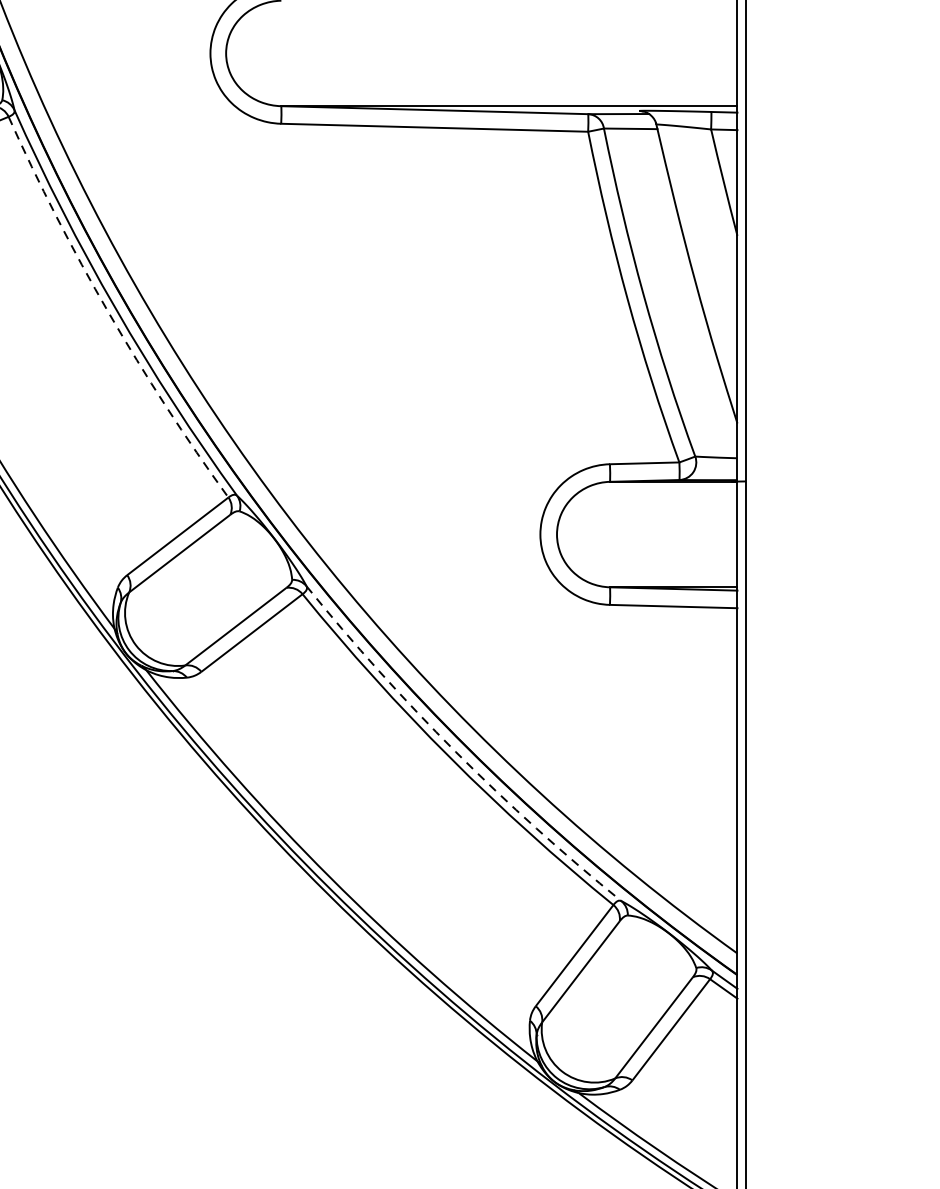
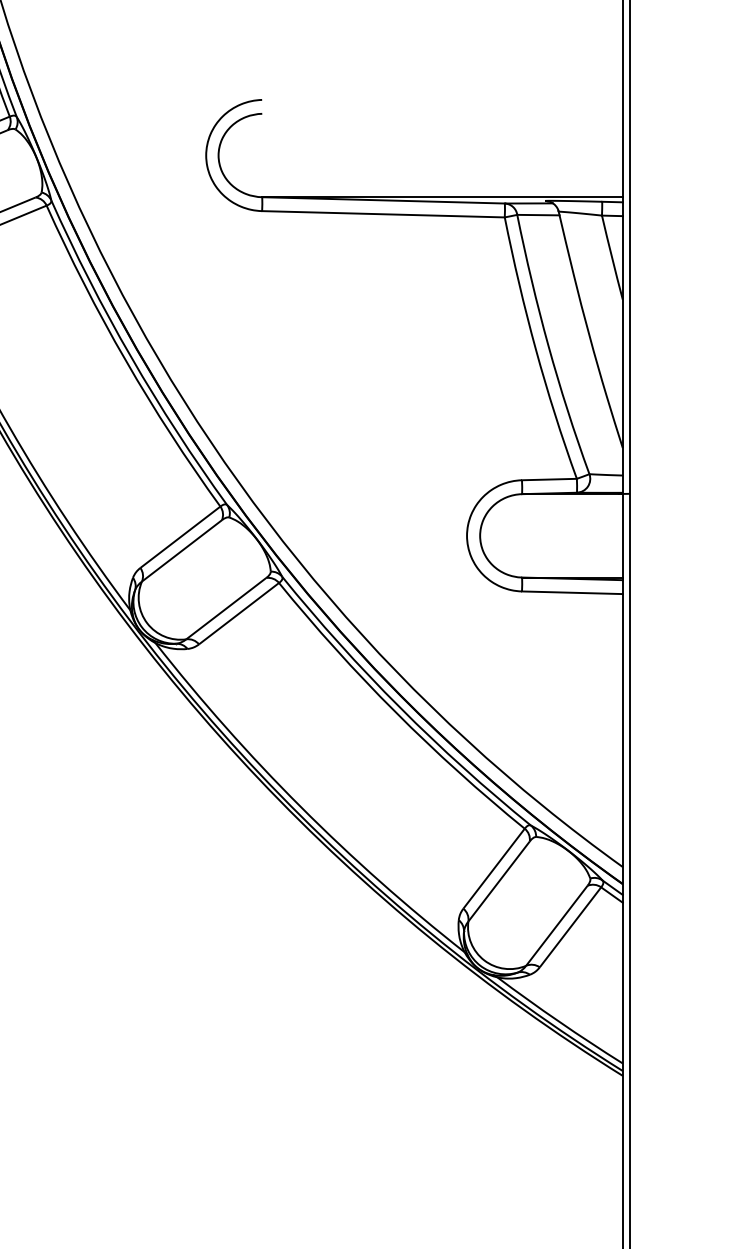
arc: (108, 312) -> (125, 360), dashed -> solid
arc: (456, 751) -> (400, 707), dashed -> solid

